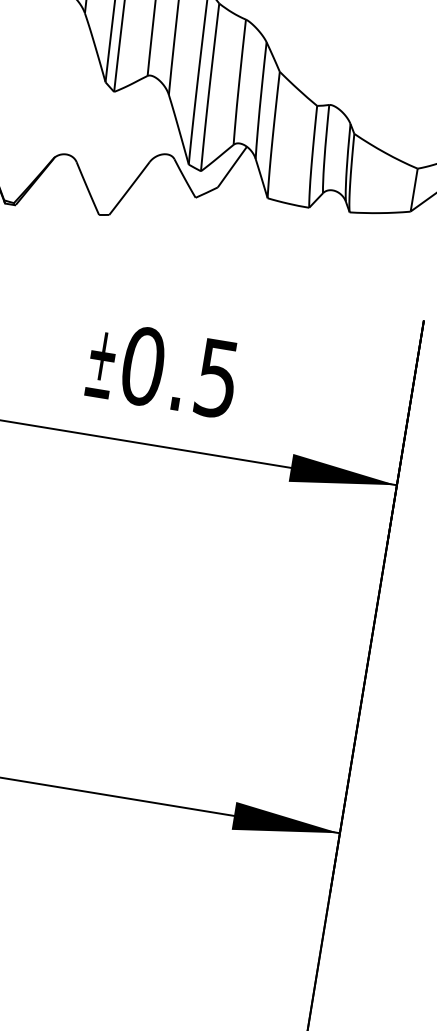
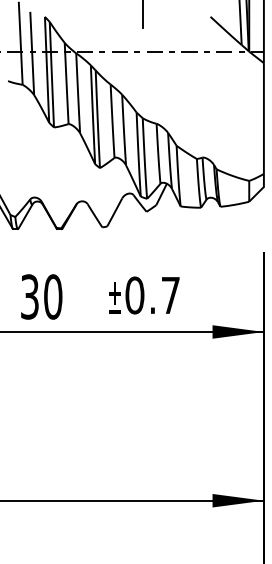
text: (216, 378) -> (170, 295), 0.5 -> 0.7

